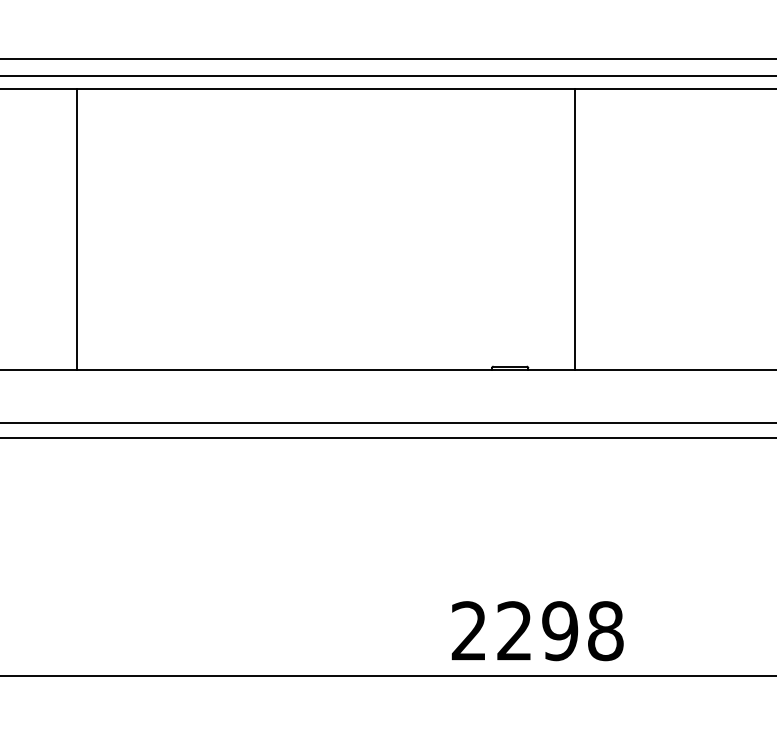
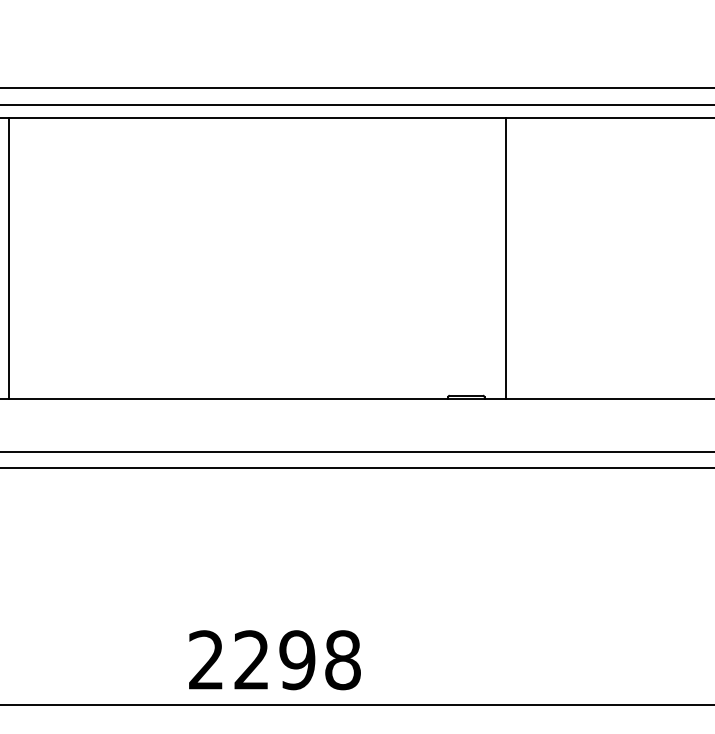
line: (76, 228) -> (8, 257), moved
line: (575, 228) -> (505, 257), moved
text: (537, 631) -> (274, 660), moved

